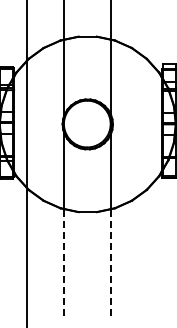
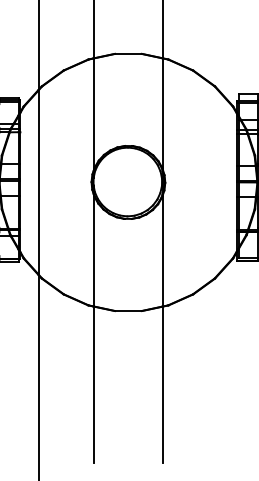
line: (64, 261) -> (94, 383), dashed -> solid
line: (111, 261) -> (163, 383), dashed -> solid

